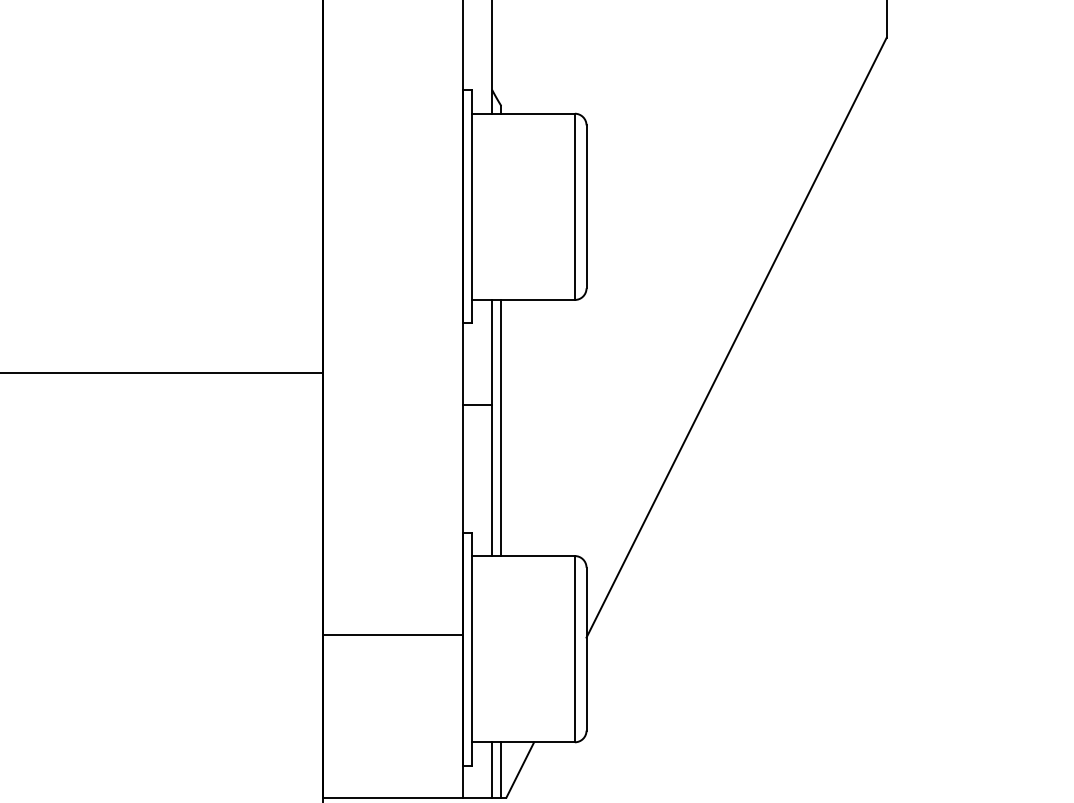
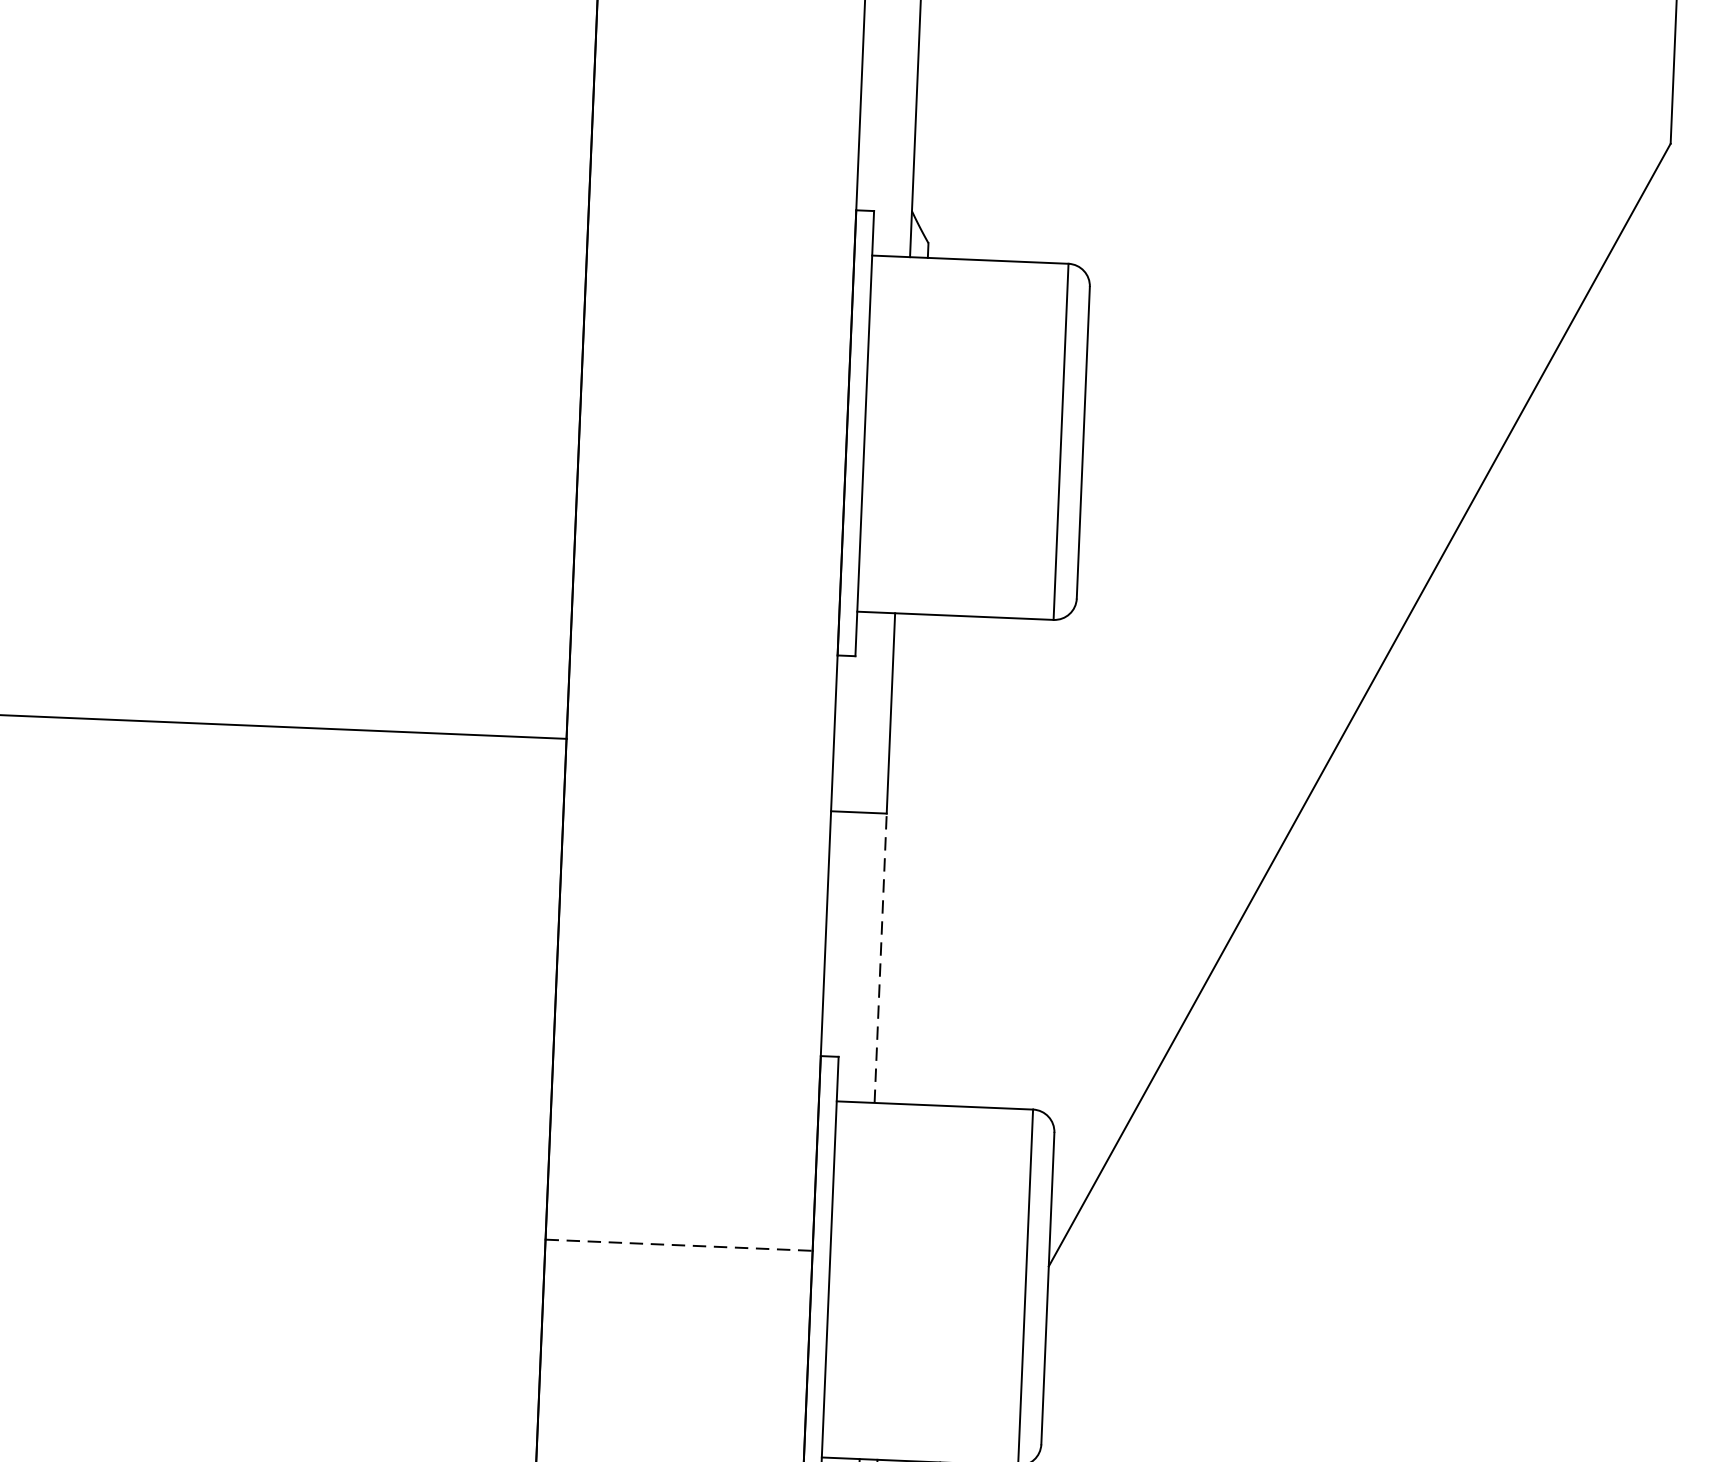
line: (501, 427) -> (903, 857), removed
line: (492, 480) -> (881, 958), solid -> dashed
line: (393, 634) -> (679, 1245), solid -> dashed

